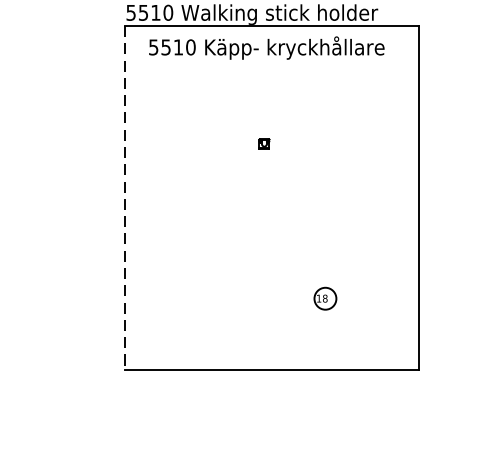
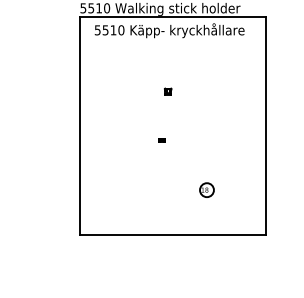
line: (125, 198) -> (79, 126), dashed -> solid
part: (253, 220) -> (161, 140), added

